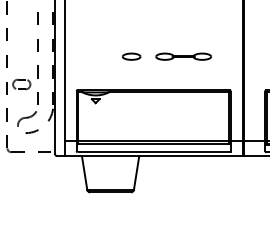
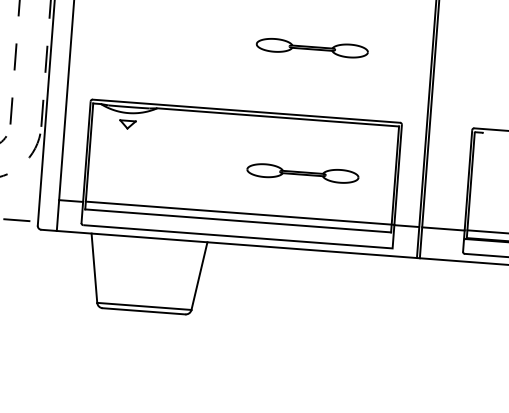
part: (131, 56) -> (206, 39), removed
part: (183, 118) -> (302, 173), added

